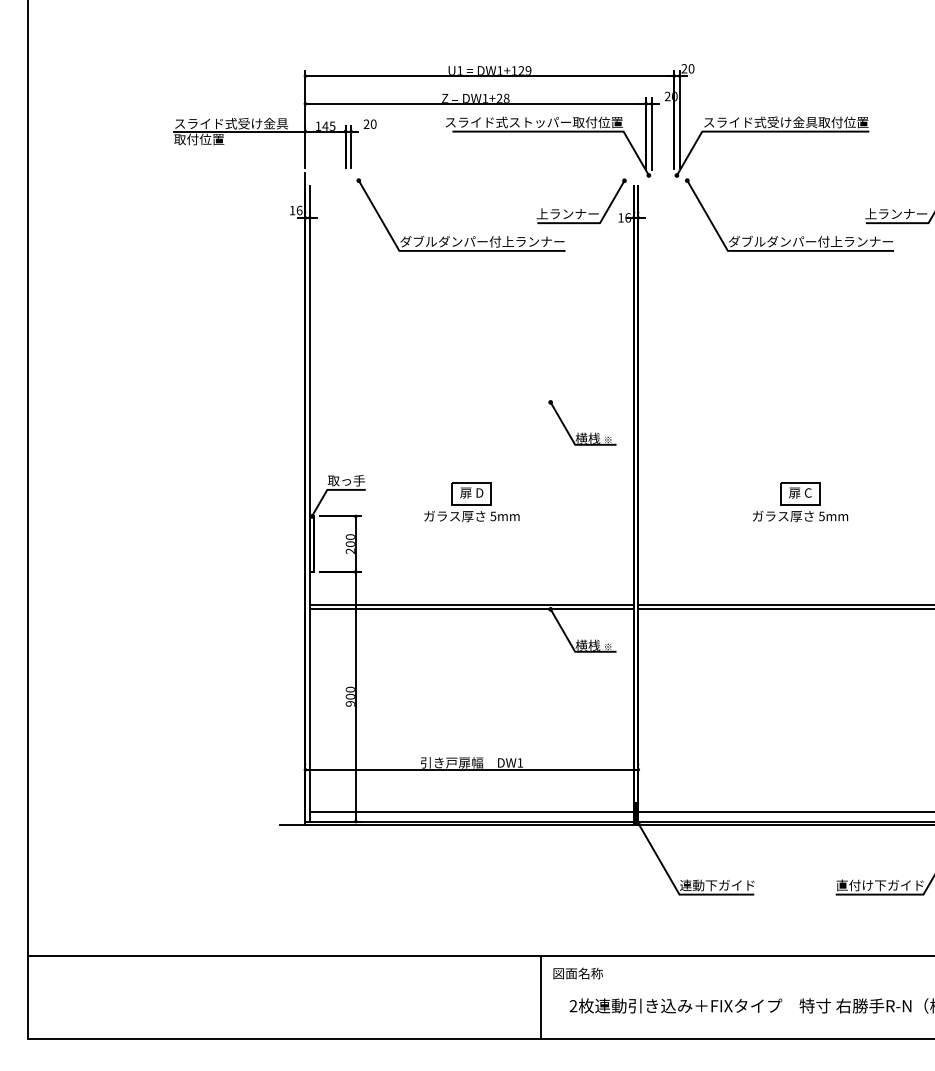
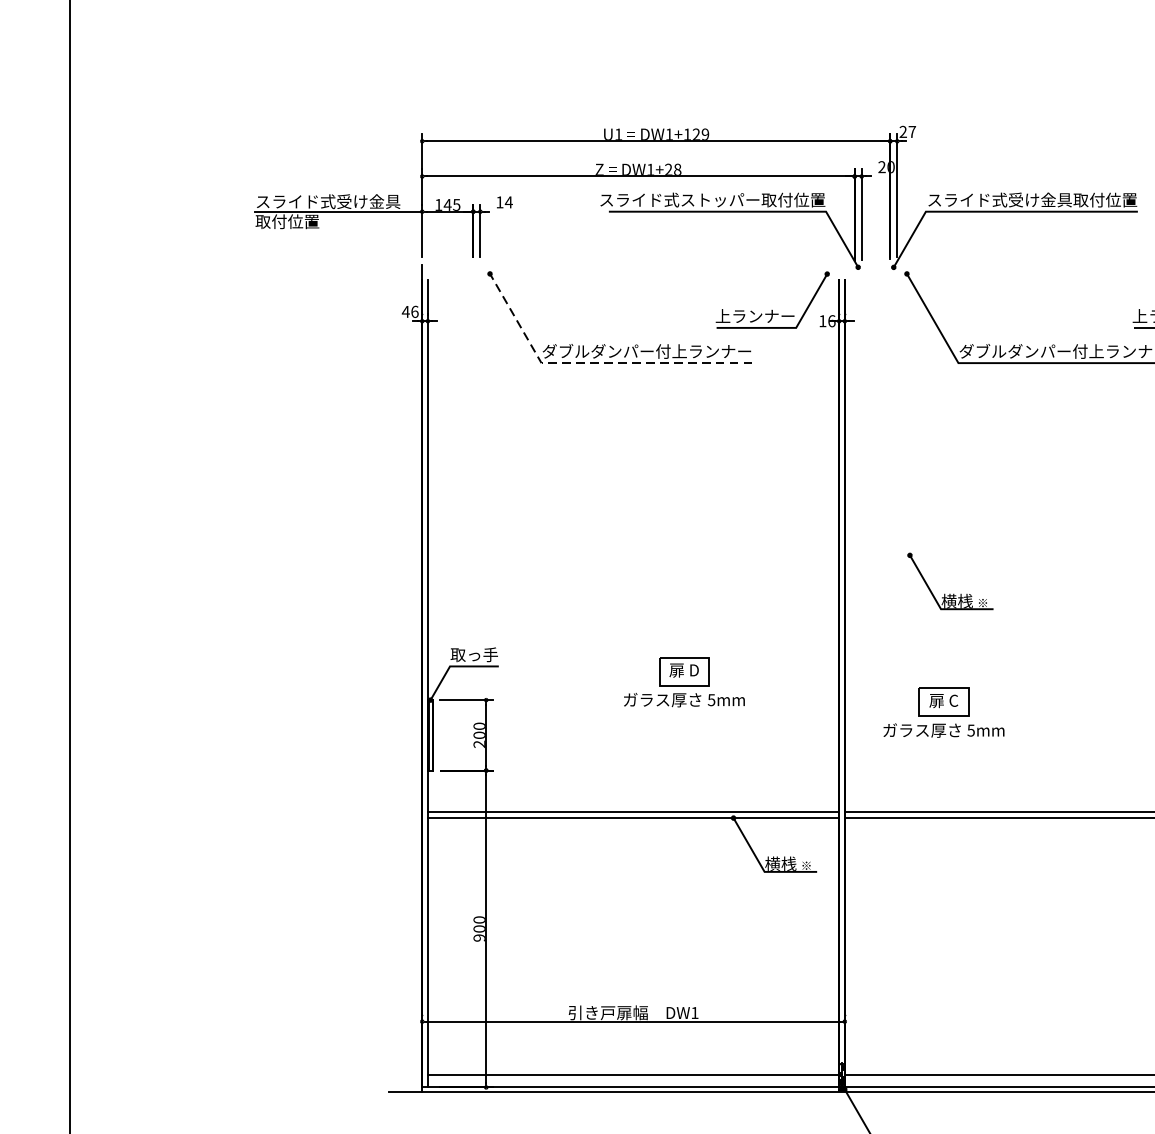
text: (691, 68) -> (912, 131), 20 -> 27
text: (369, 124) -> (503, 202), 20 -> 14
text: (292, 210) -> (405, 311), 16 -> 46
line: (441, 250) -> (594, 362), solid -> dashed
part: (582, 432) -> (950, 593), moved
part: (471, 502) -> (683, 682), moved
part: (800, 502) -> (944, 712), moved

